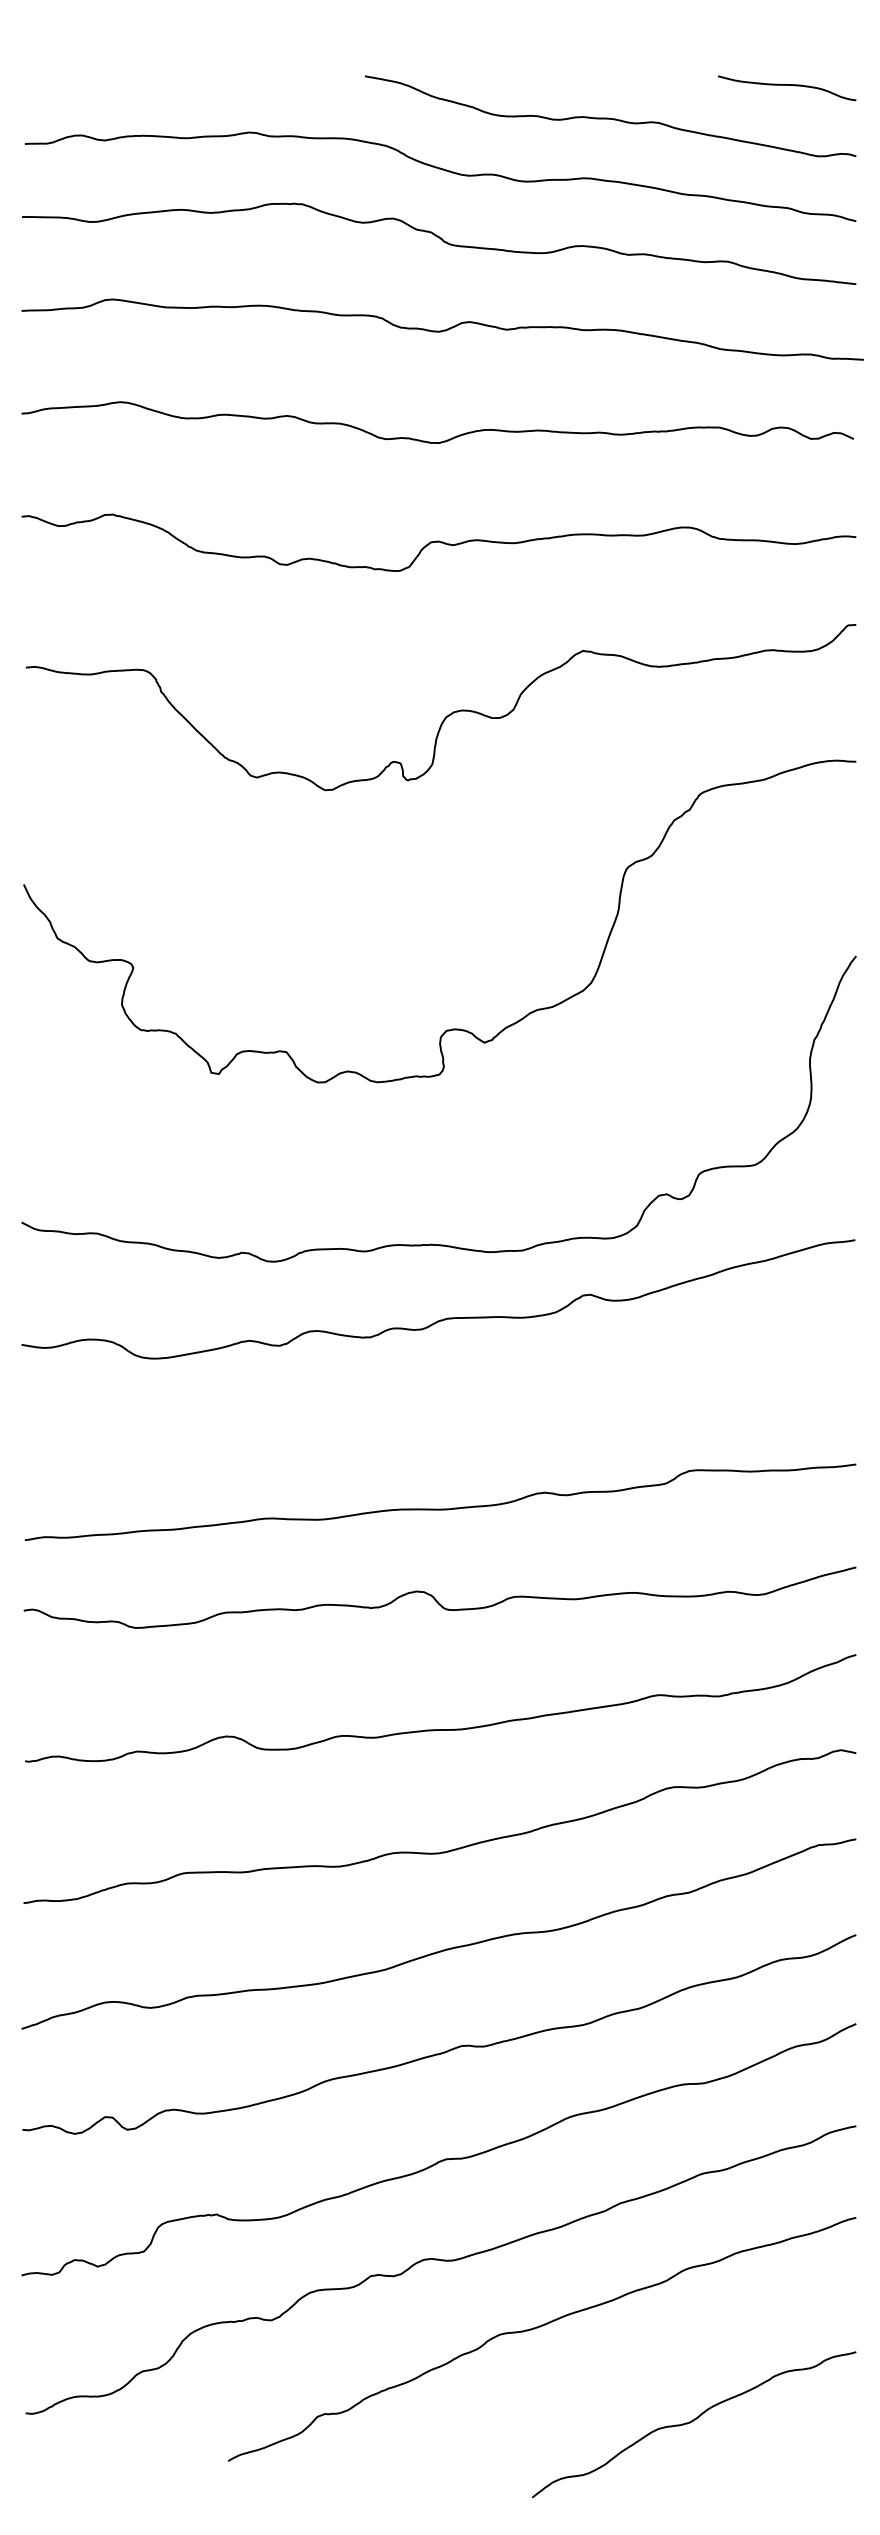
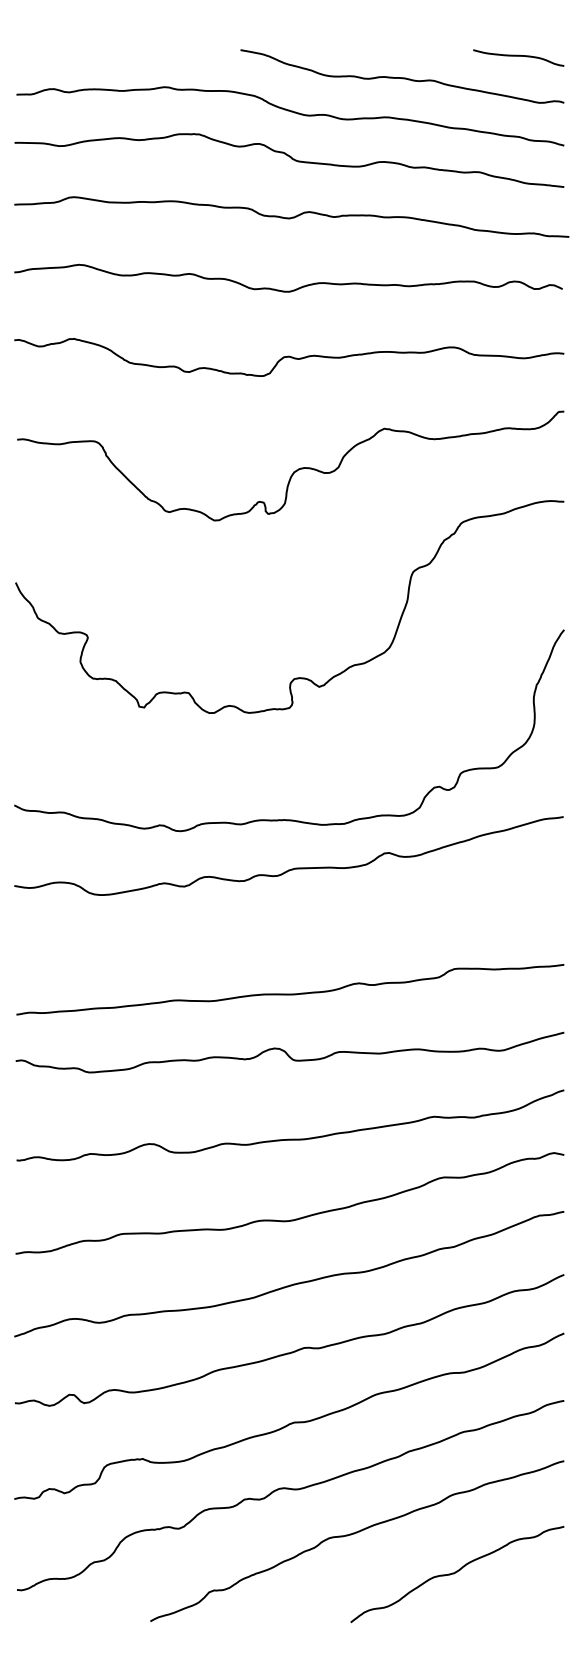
curve: (694, 2421) -> (457, 1572), moved

